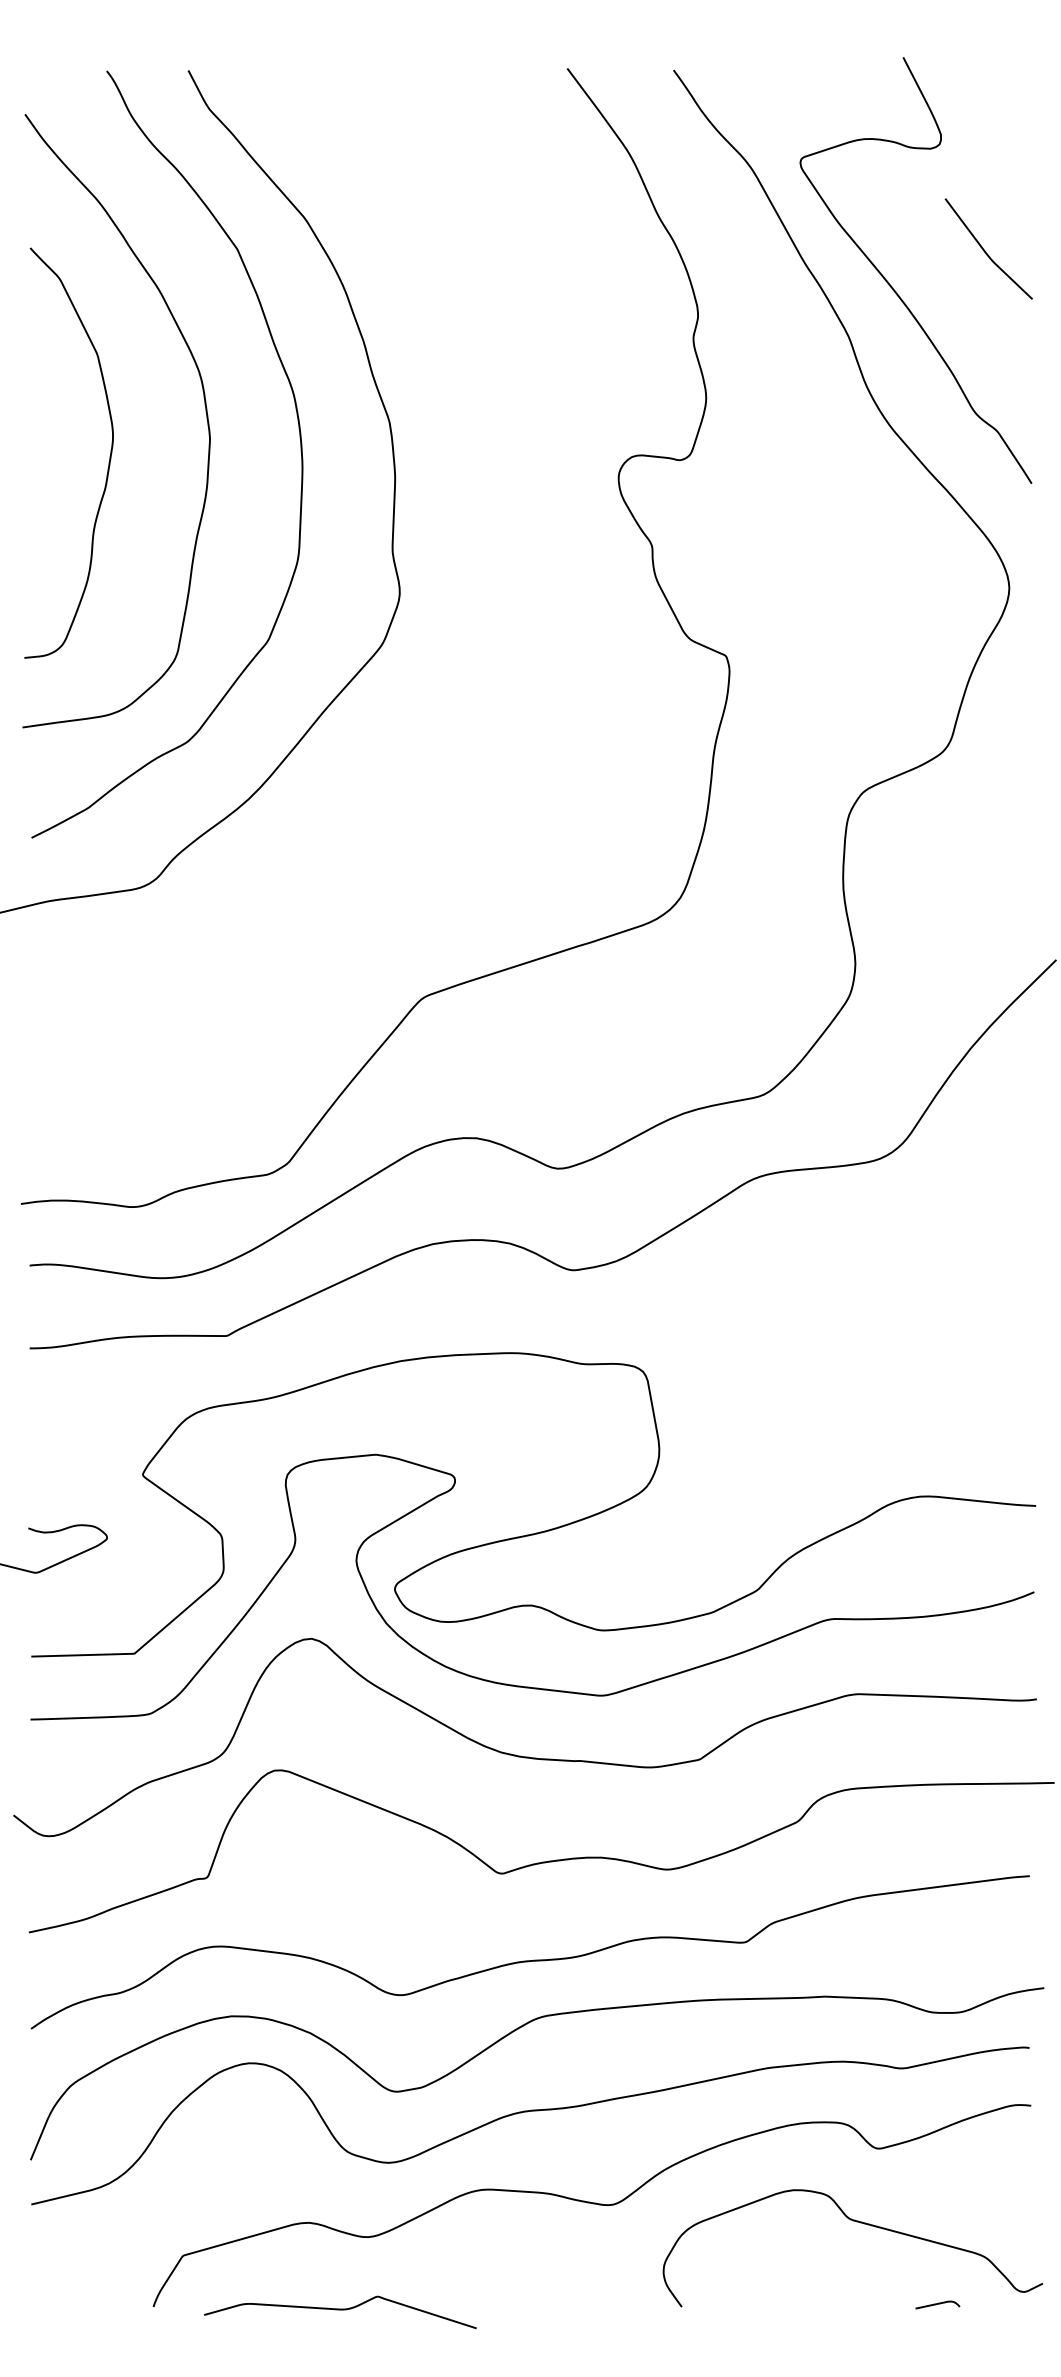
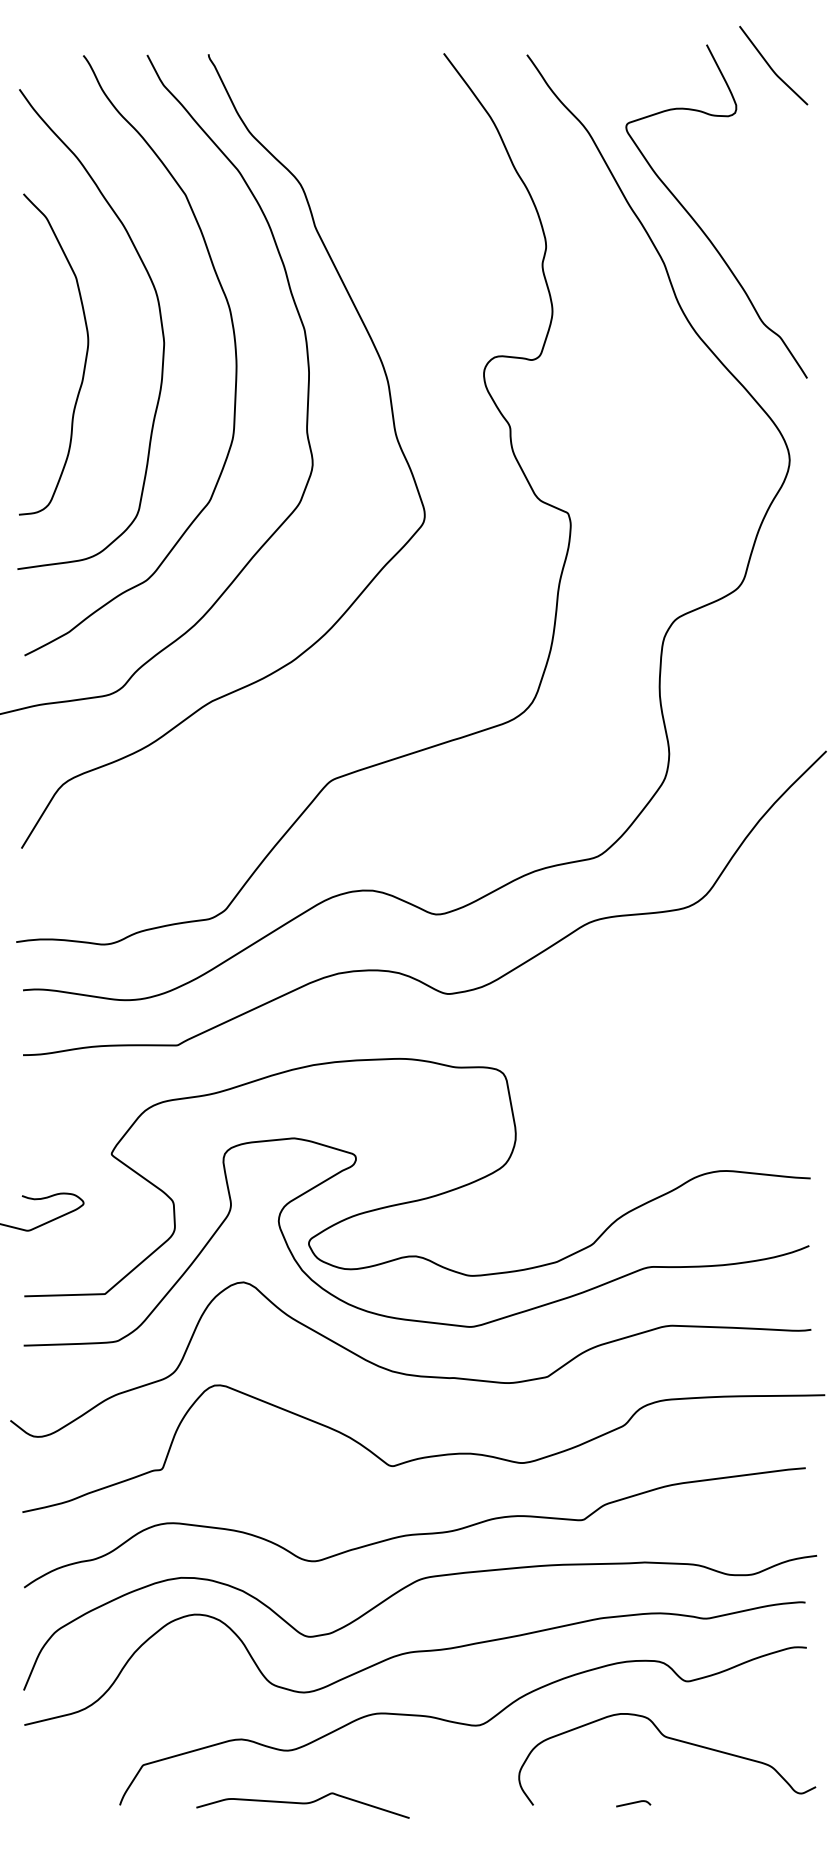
curve: (985, 250) -> (771, 66), moved
curve: (502, 542) -> (393, 424), added
curve: (937, 2304) -> (633, 1803), moved
curve: (340, 2310) -> (303, 1804), moved

